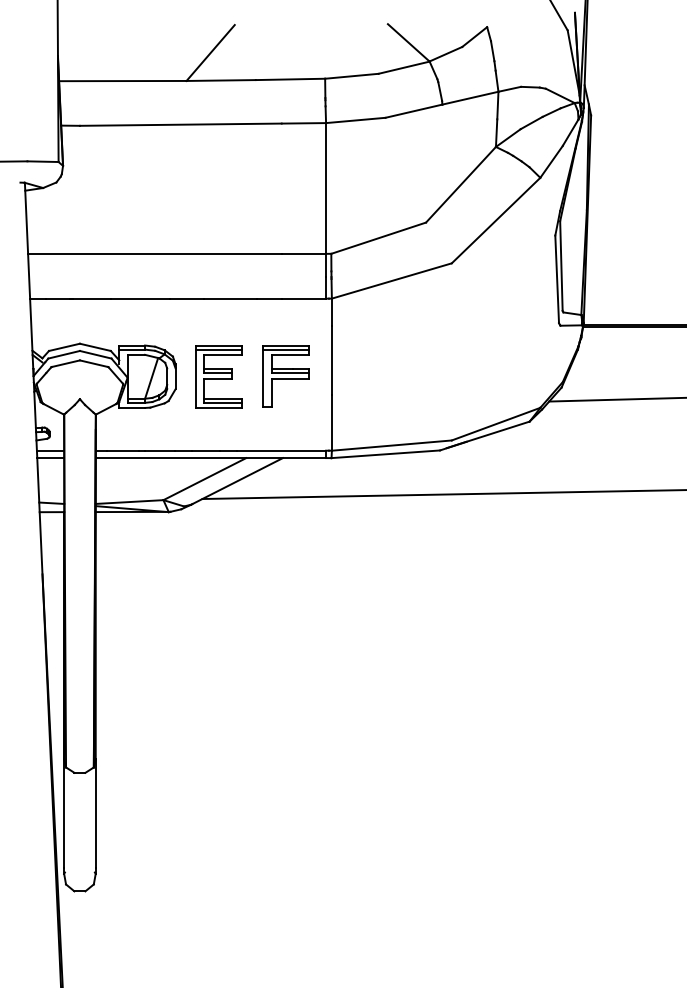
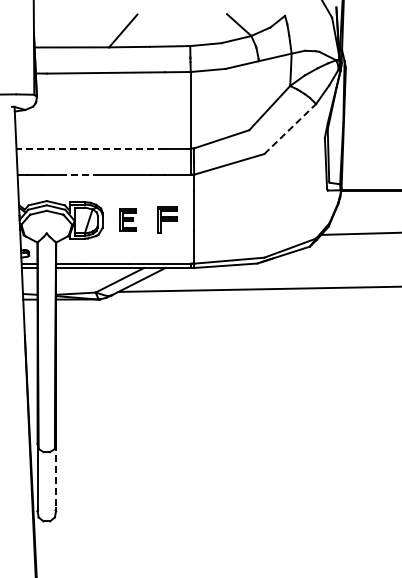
line: (496, 219) -> (290, 128), solid -> dashed
line: (154, 253) -> (90, 148), solid -> dashed
line: (139, 298) -> (81, 174), solid -> dashed
part: (286, 375) -> (167, 219), size x0.7
part: (217, 376) -> (127, 220), size x0.6
line: (96, 812) -> (56, 475), solid -> dashed

